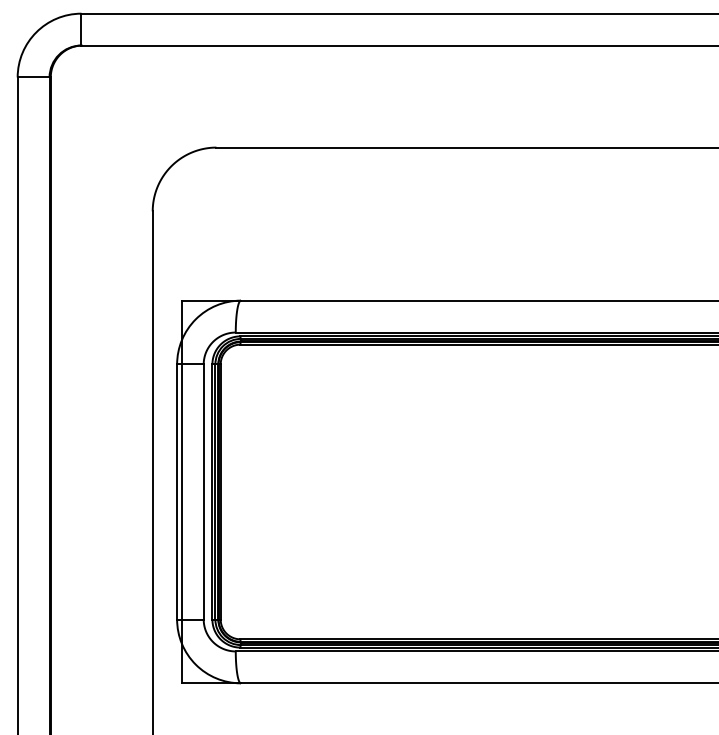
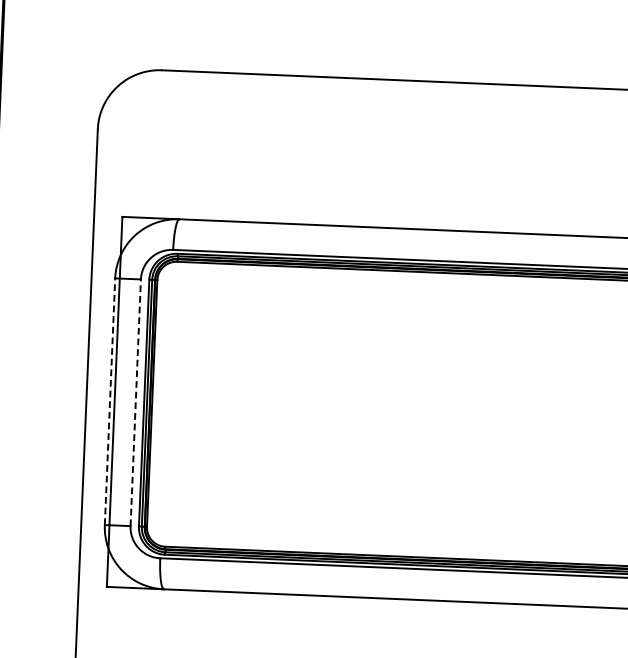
line: (177, 492) -> (110, 402), solid -> dashed
line: (203, 492) -> (135, 403), solid -> dashed

